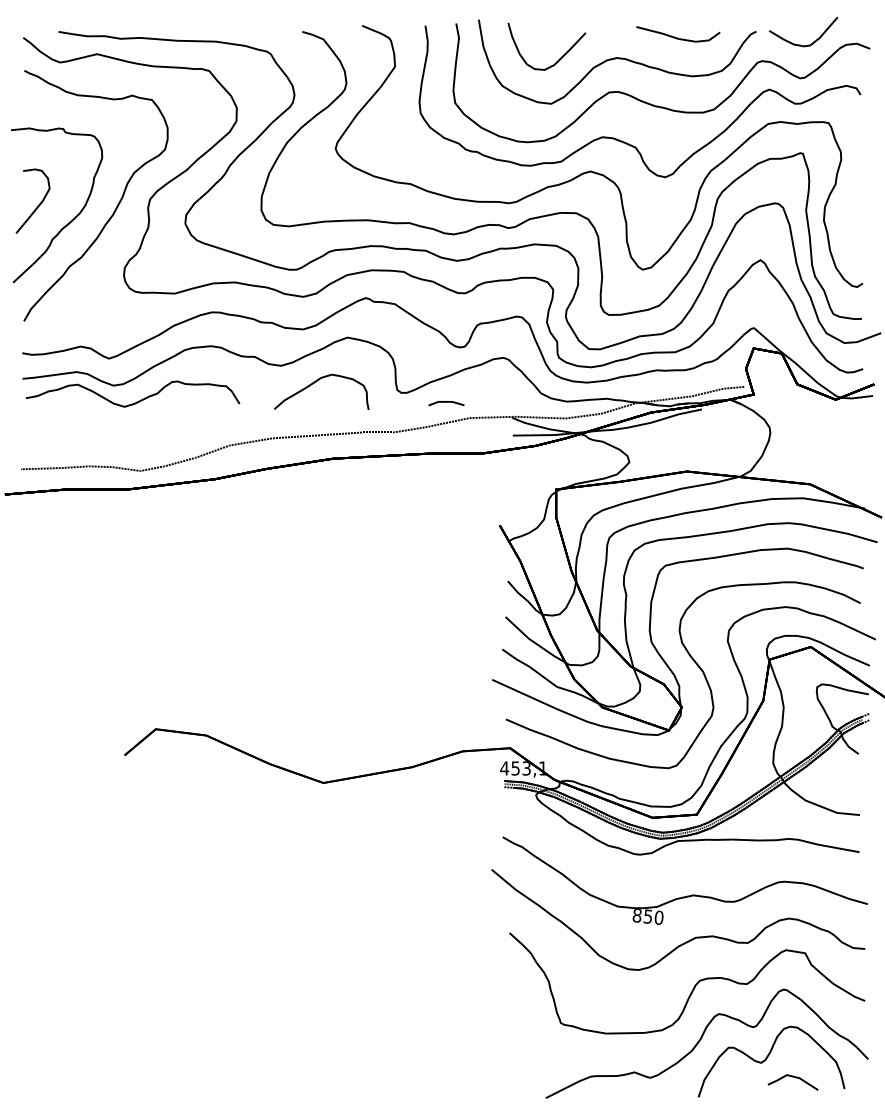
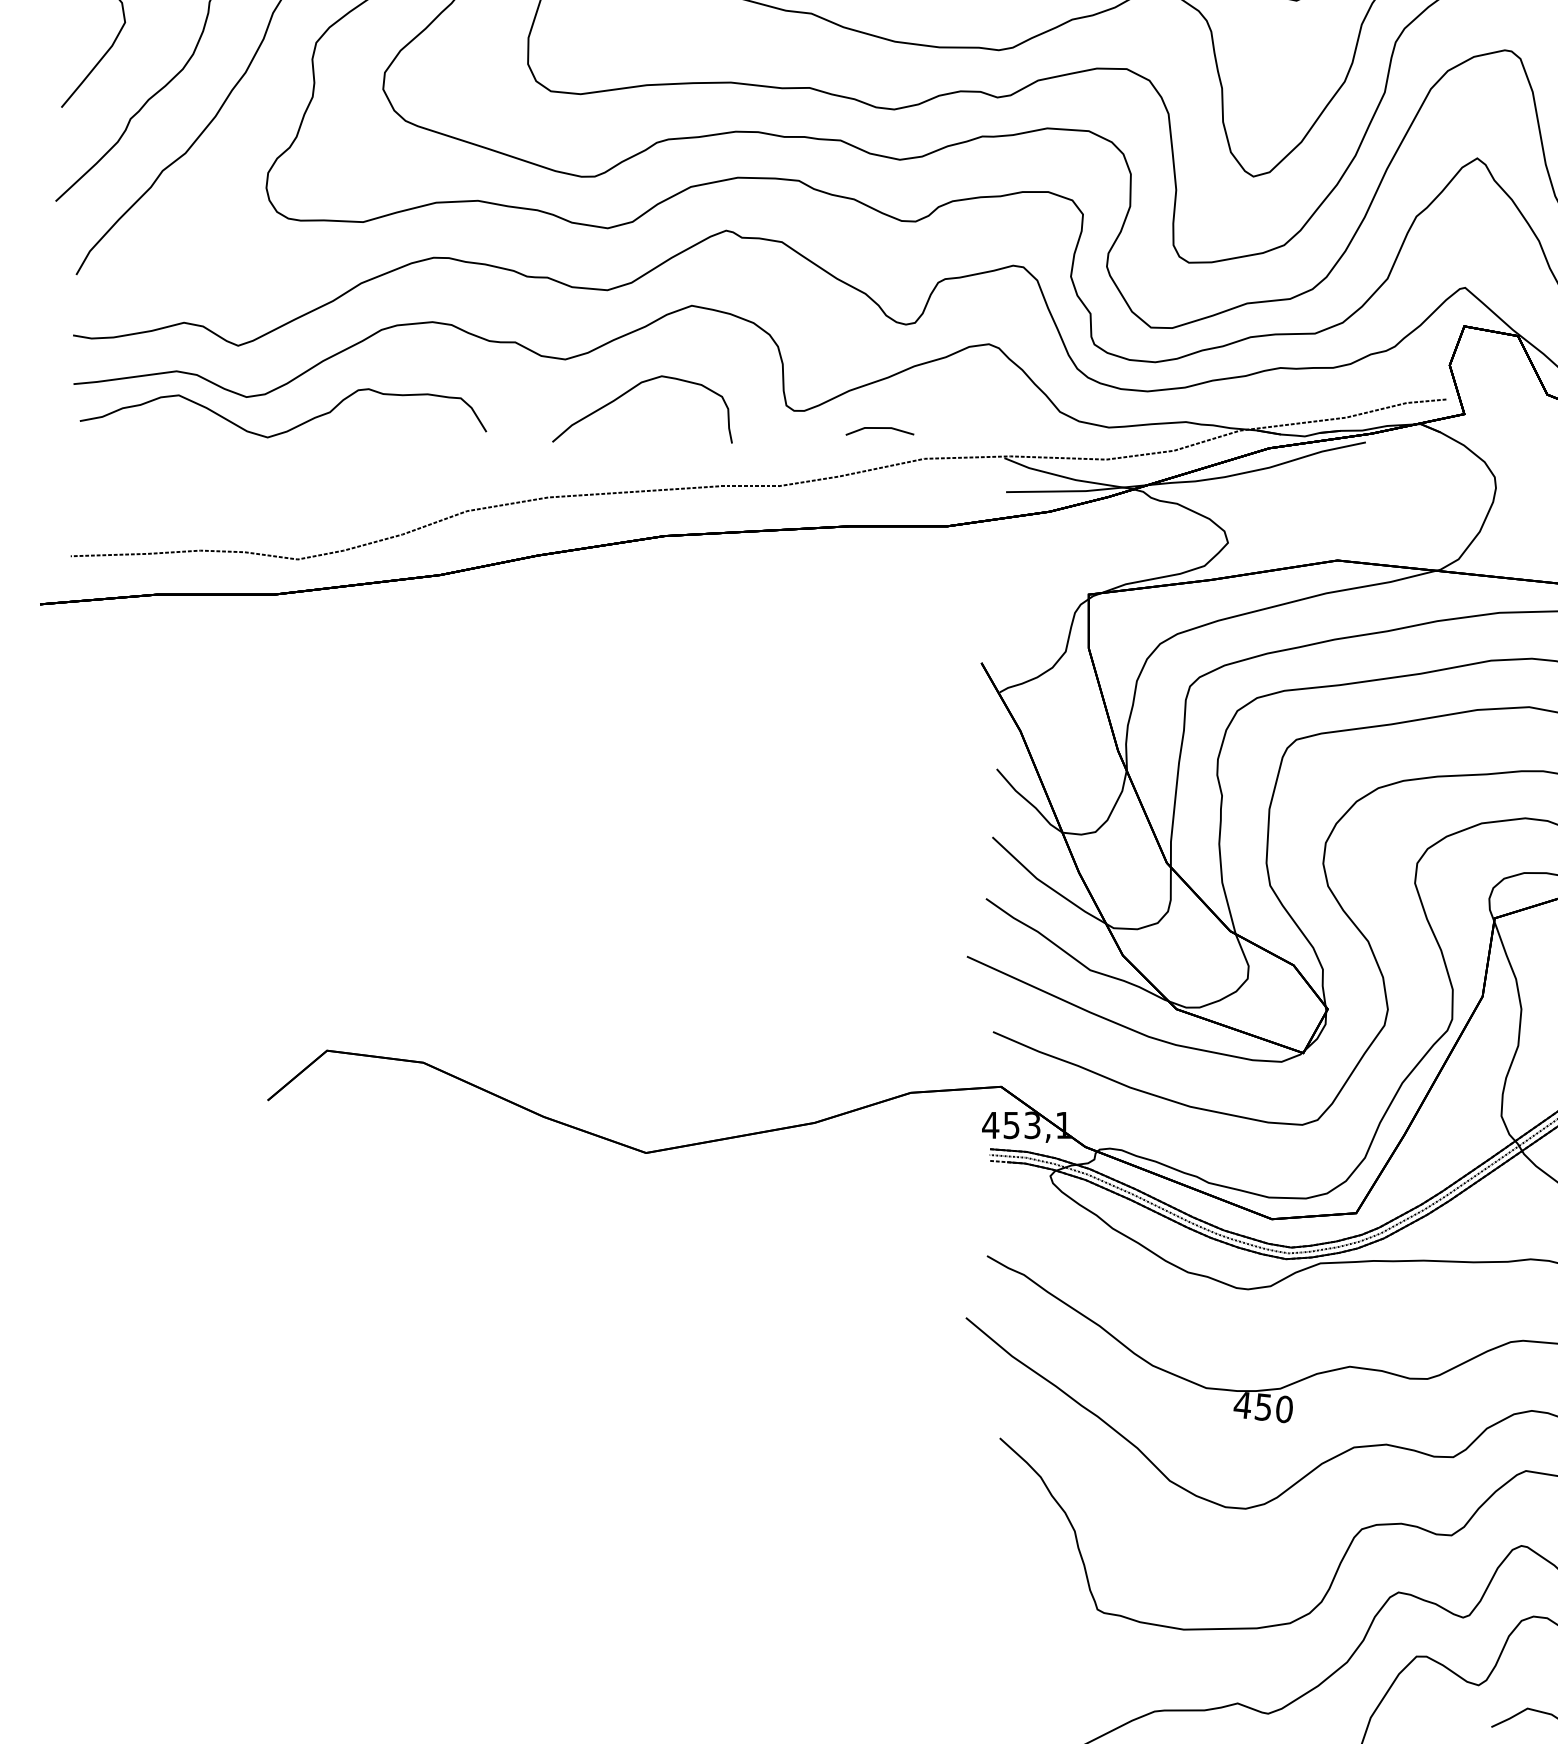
text: (636, 915) -> (1241, 1405), 850 -> 450

